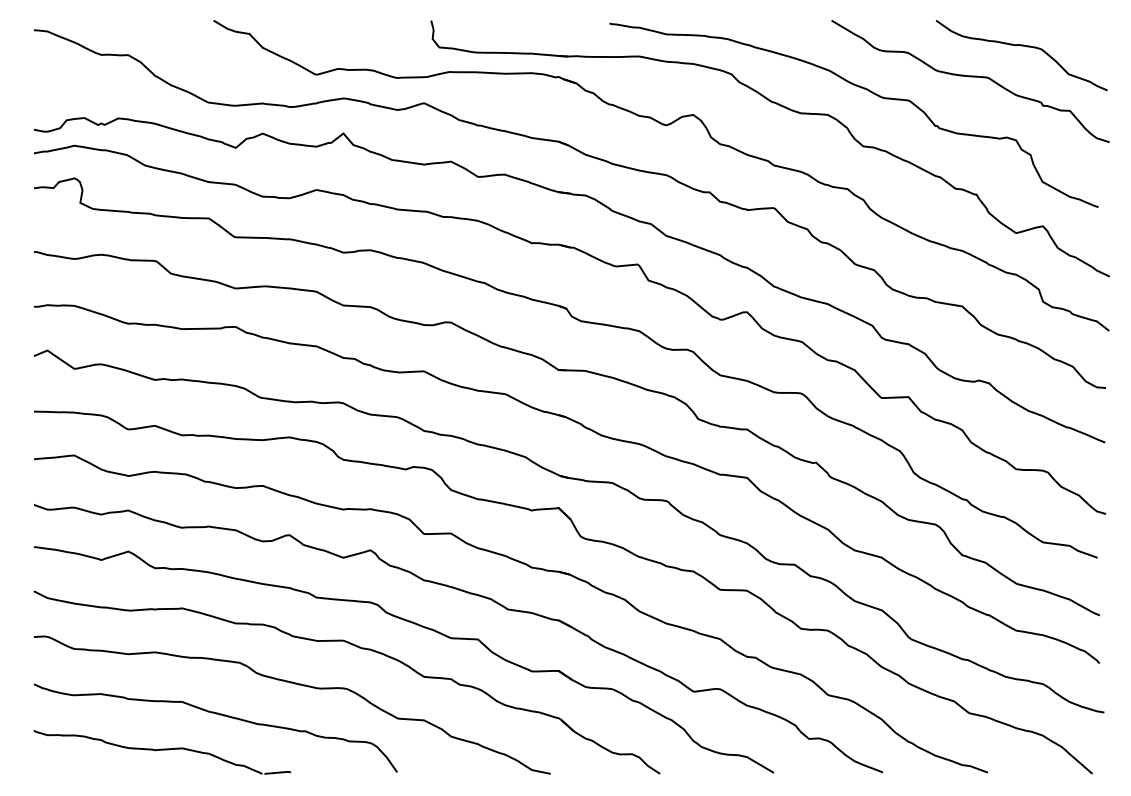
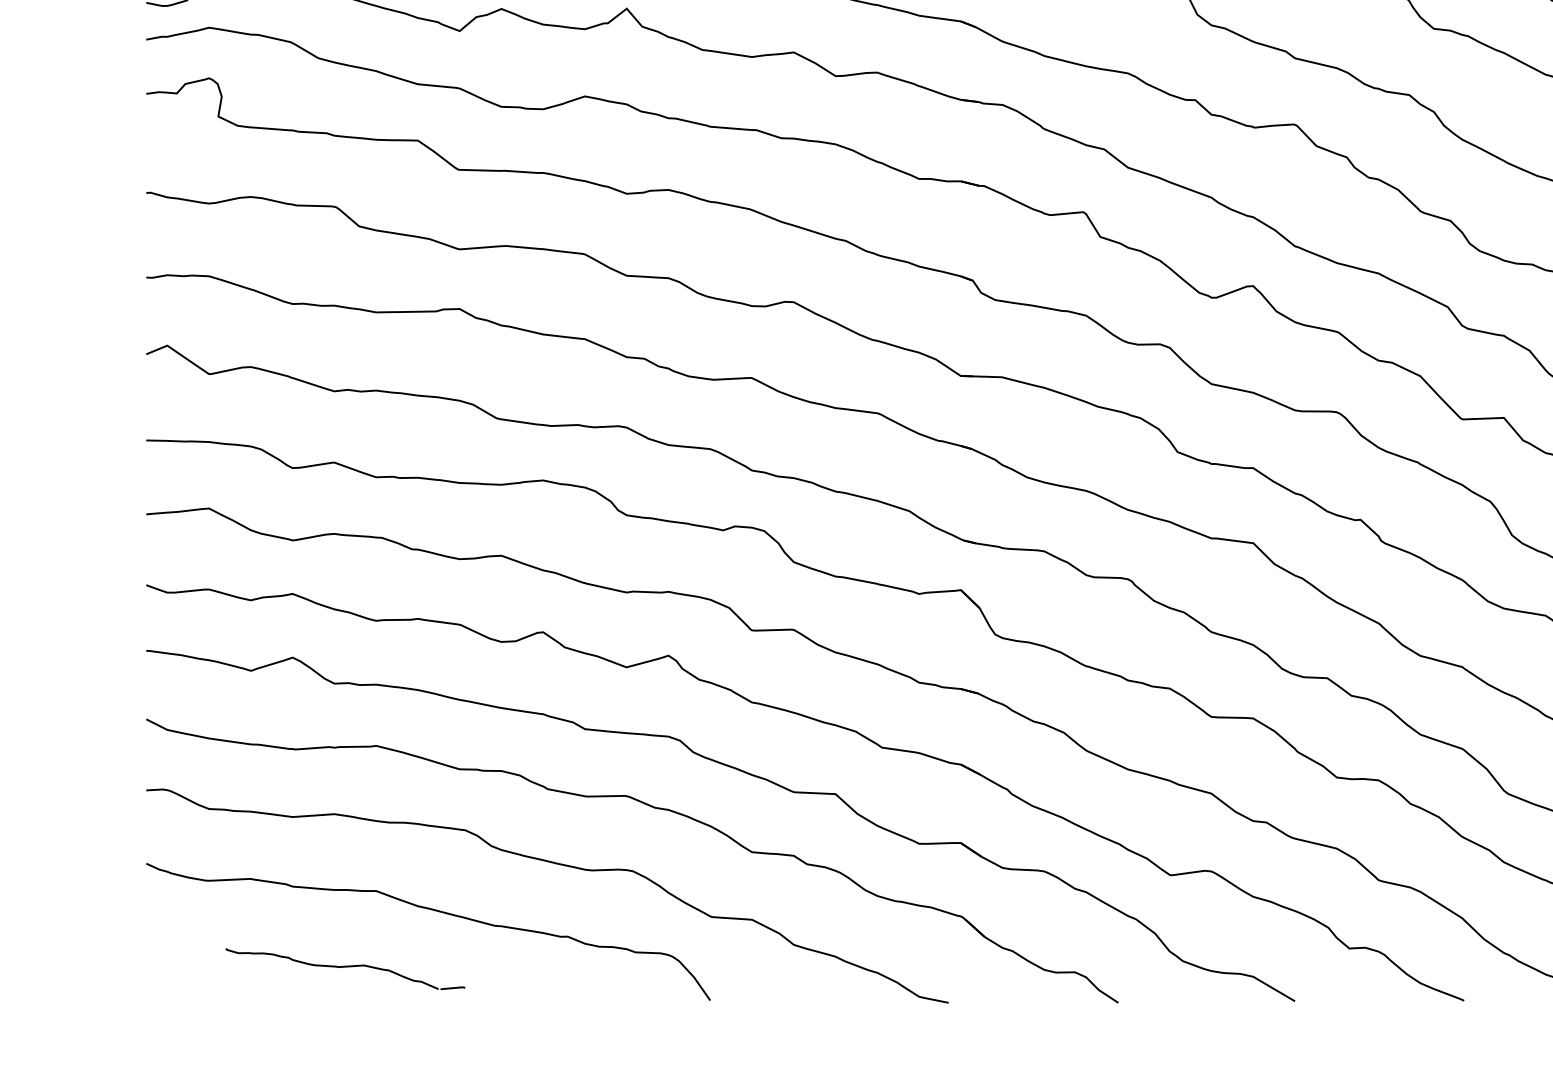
part: (161, 751) -> (344, 968), size x0.6

